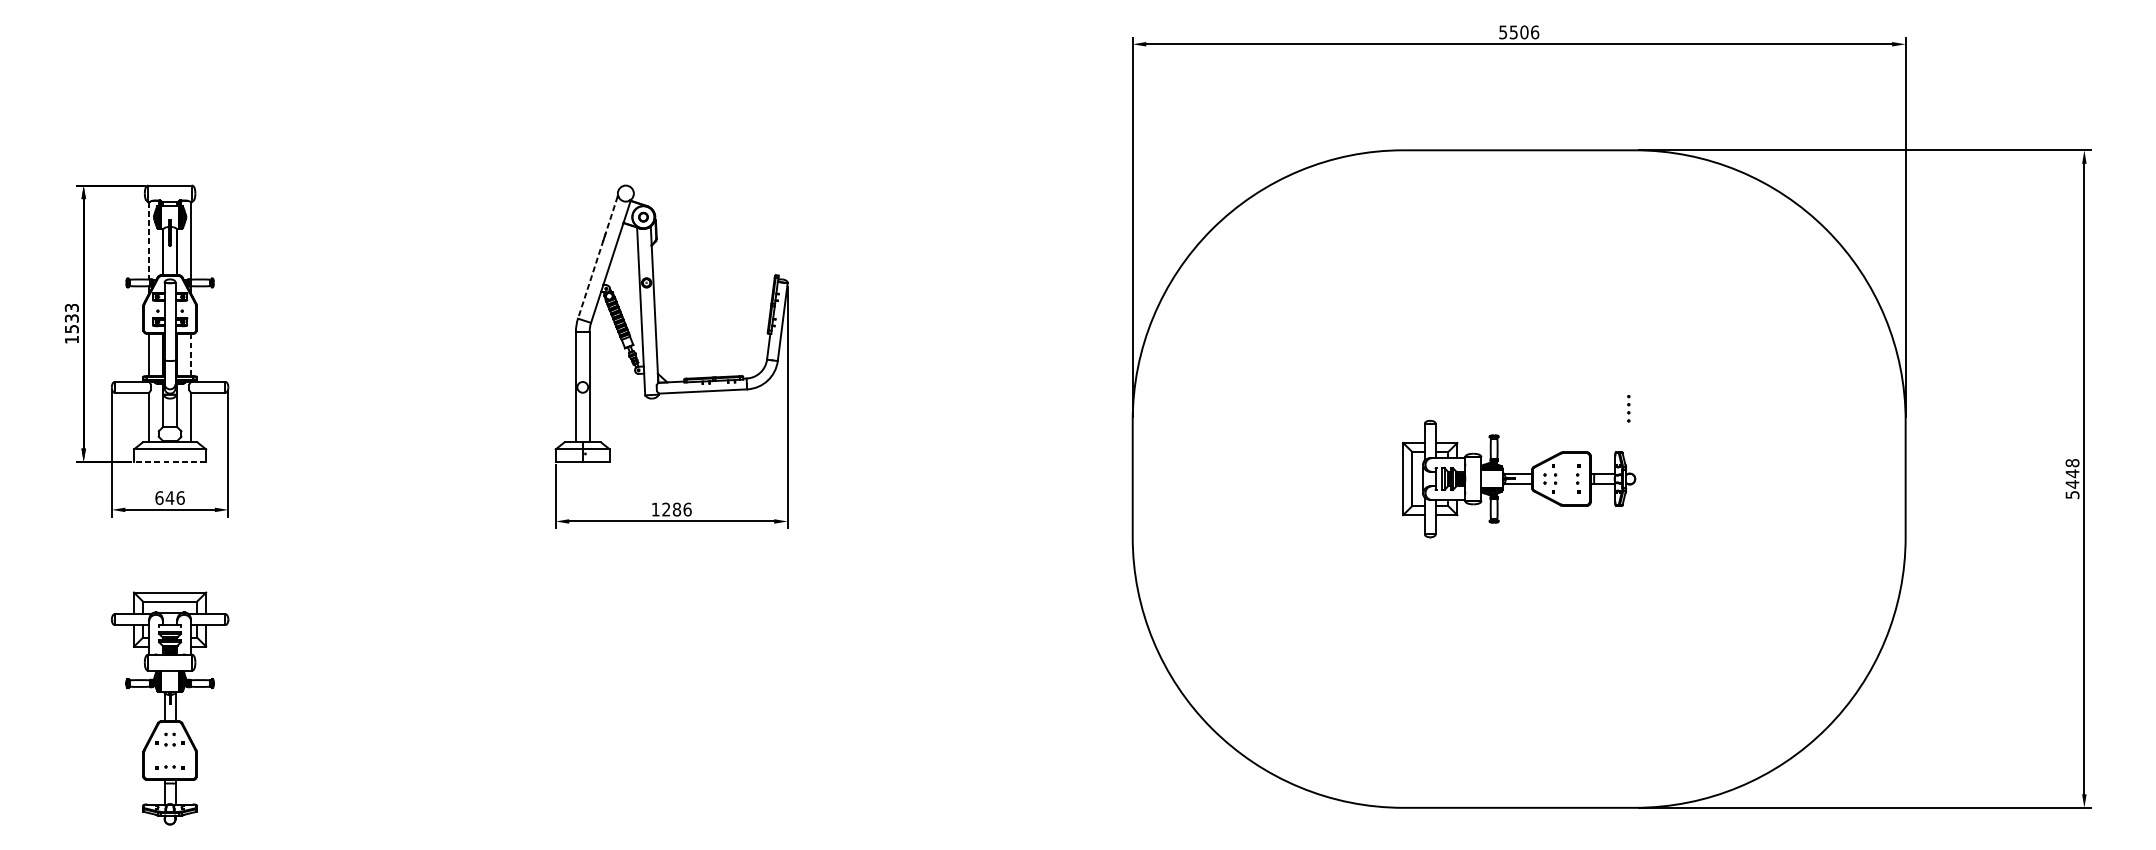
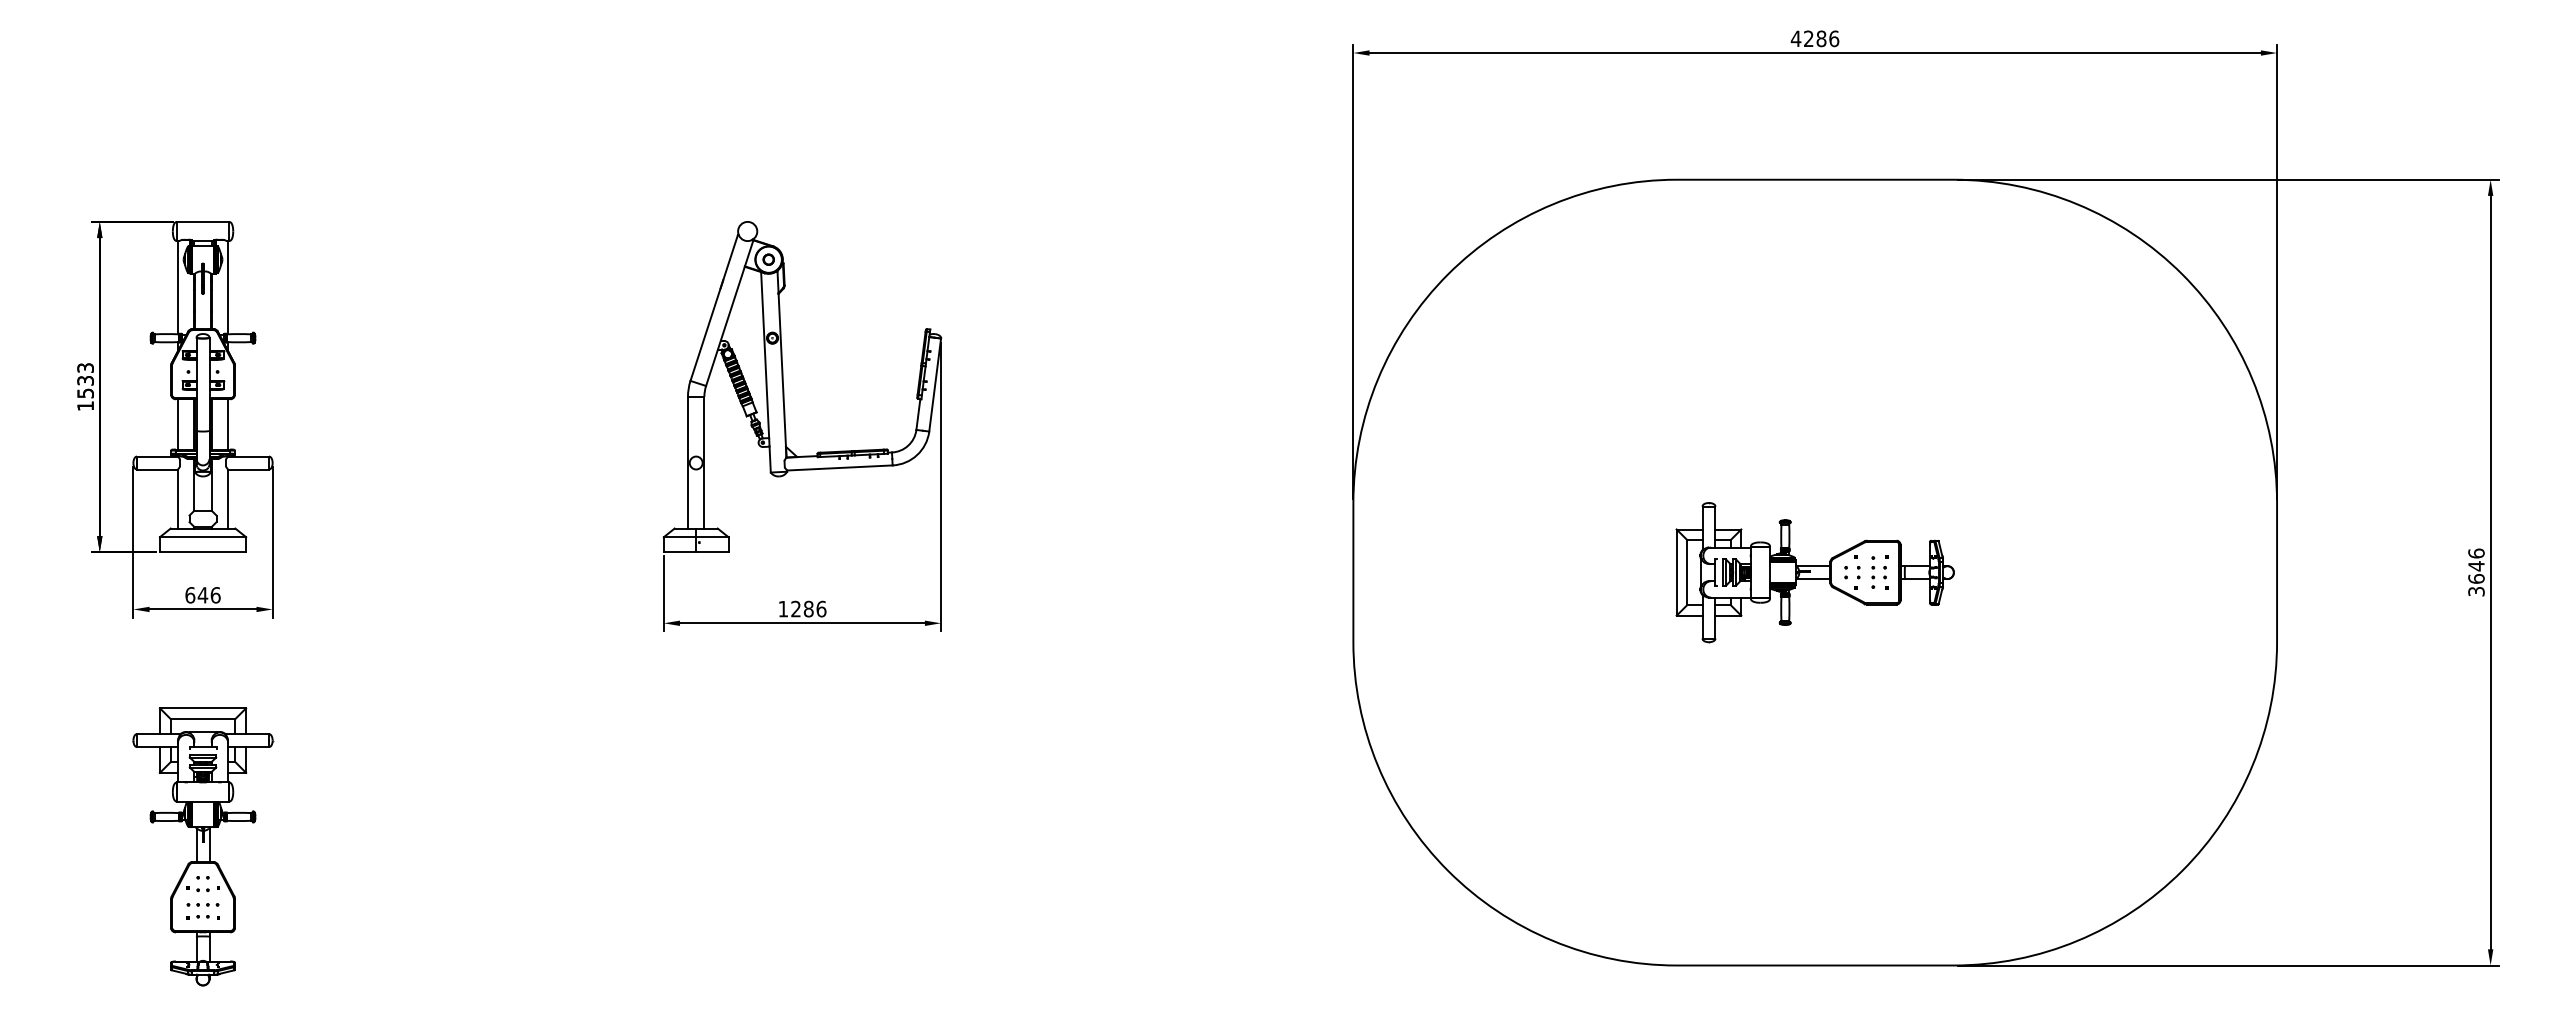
text: (1513, 32) -> (1808, 38), 5506 -> 4286
line: (149, 240) -> (178, 287), dashed -> solid
line: (598, 257) -> (714, 307), dashed -> solid
line: (191, 354) -> (228, 423), dashed -> solid
part: (1629, 408) -> (1873, 572), moved
line: (169, 462) -> (202, 552), dashed -> solid
text: (2072, 478) -> (2476, 571), 5448 -> 3646
part: (169, 756) -> (202, 904), added

